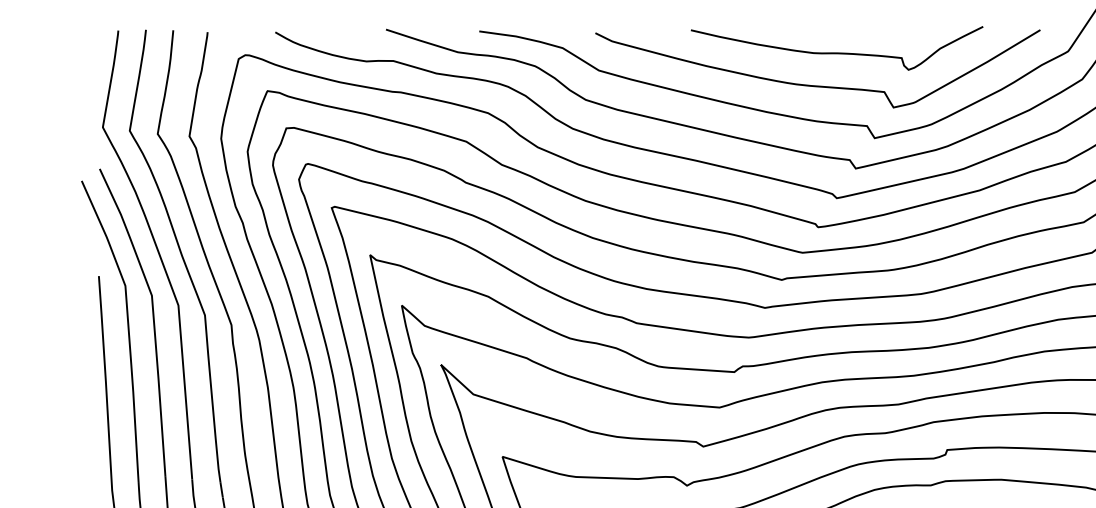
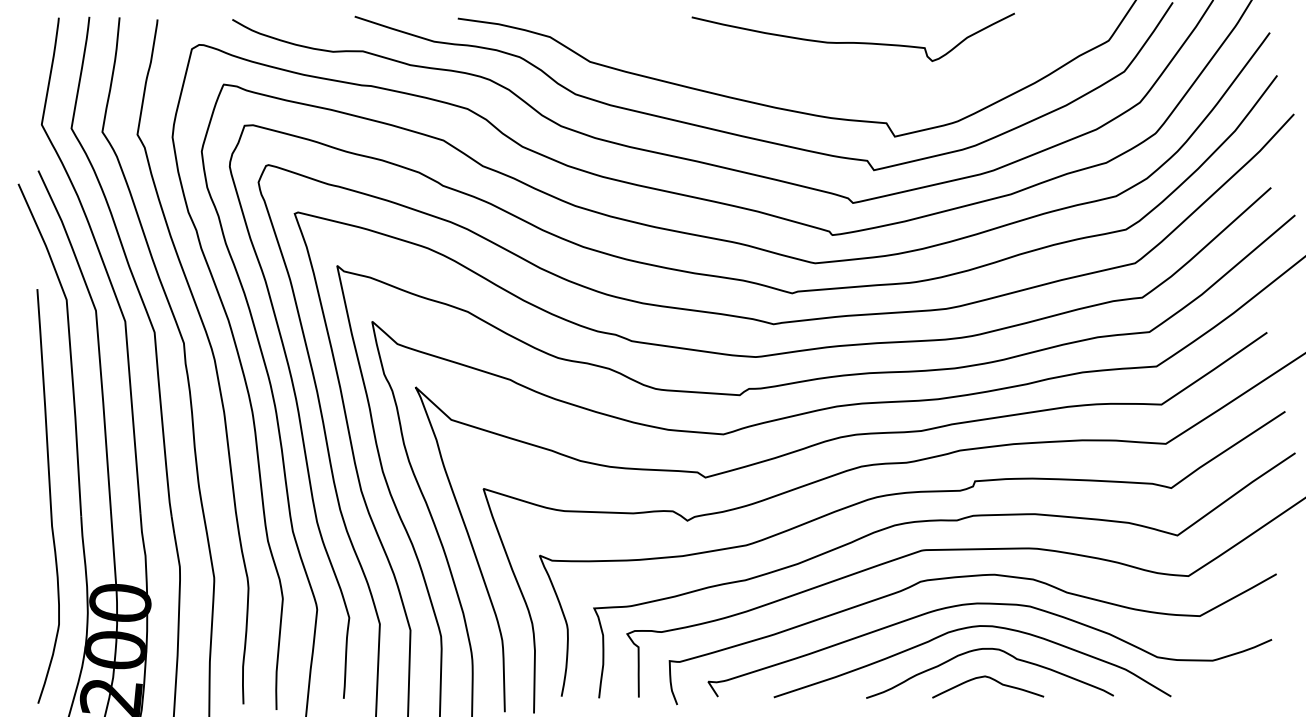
curve: (818, 85) -> (832, 78), removed

